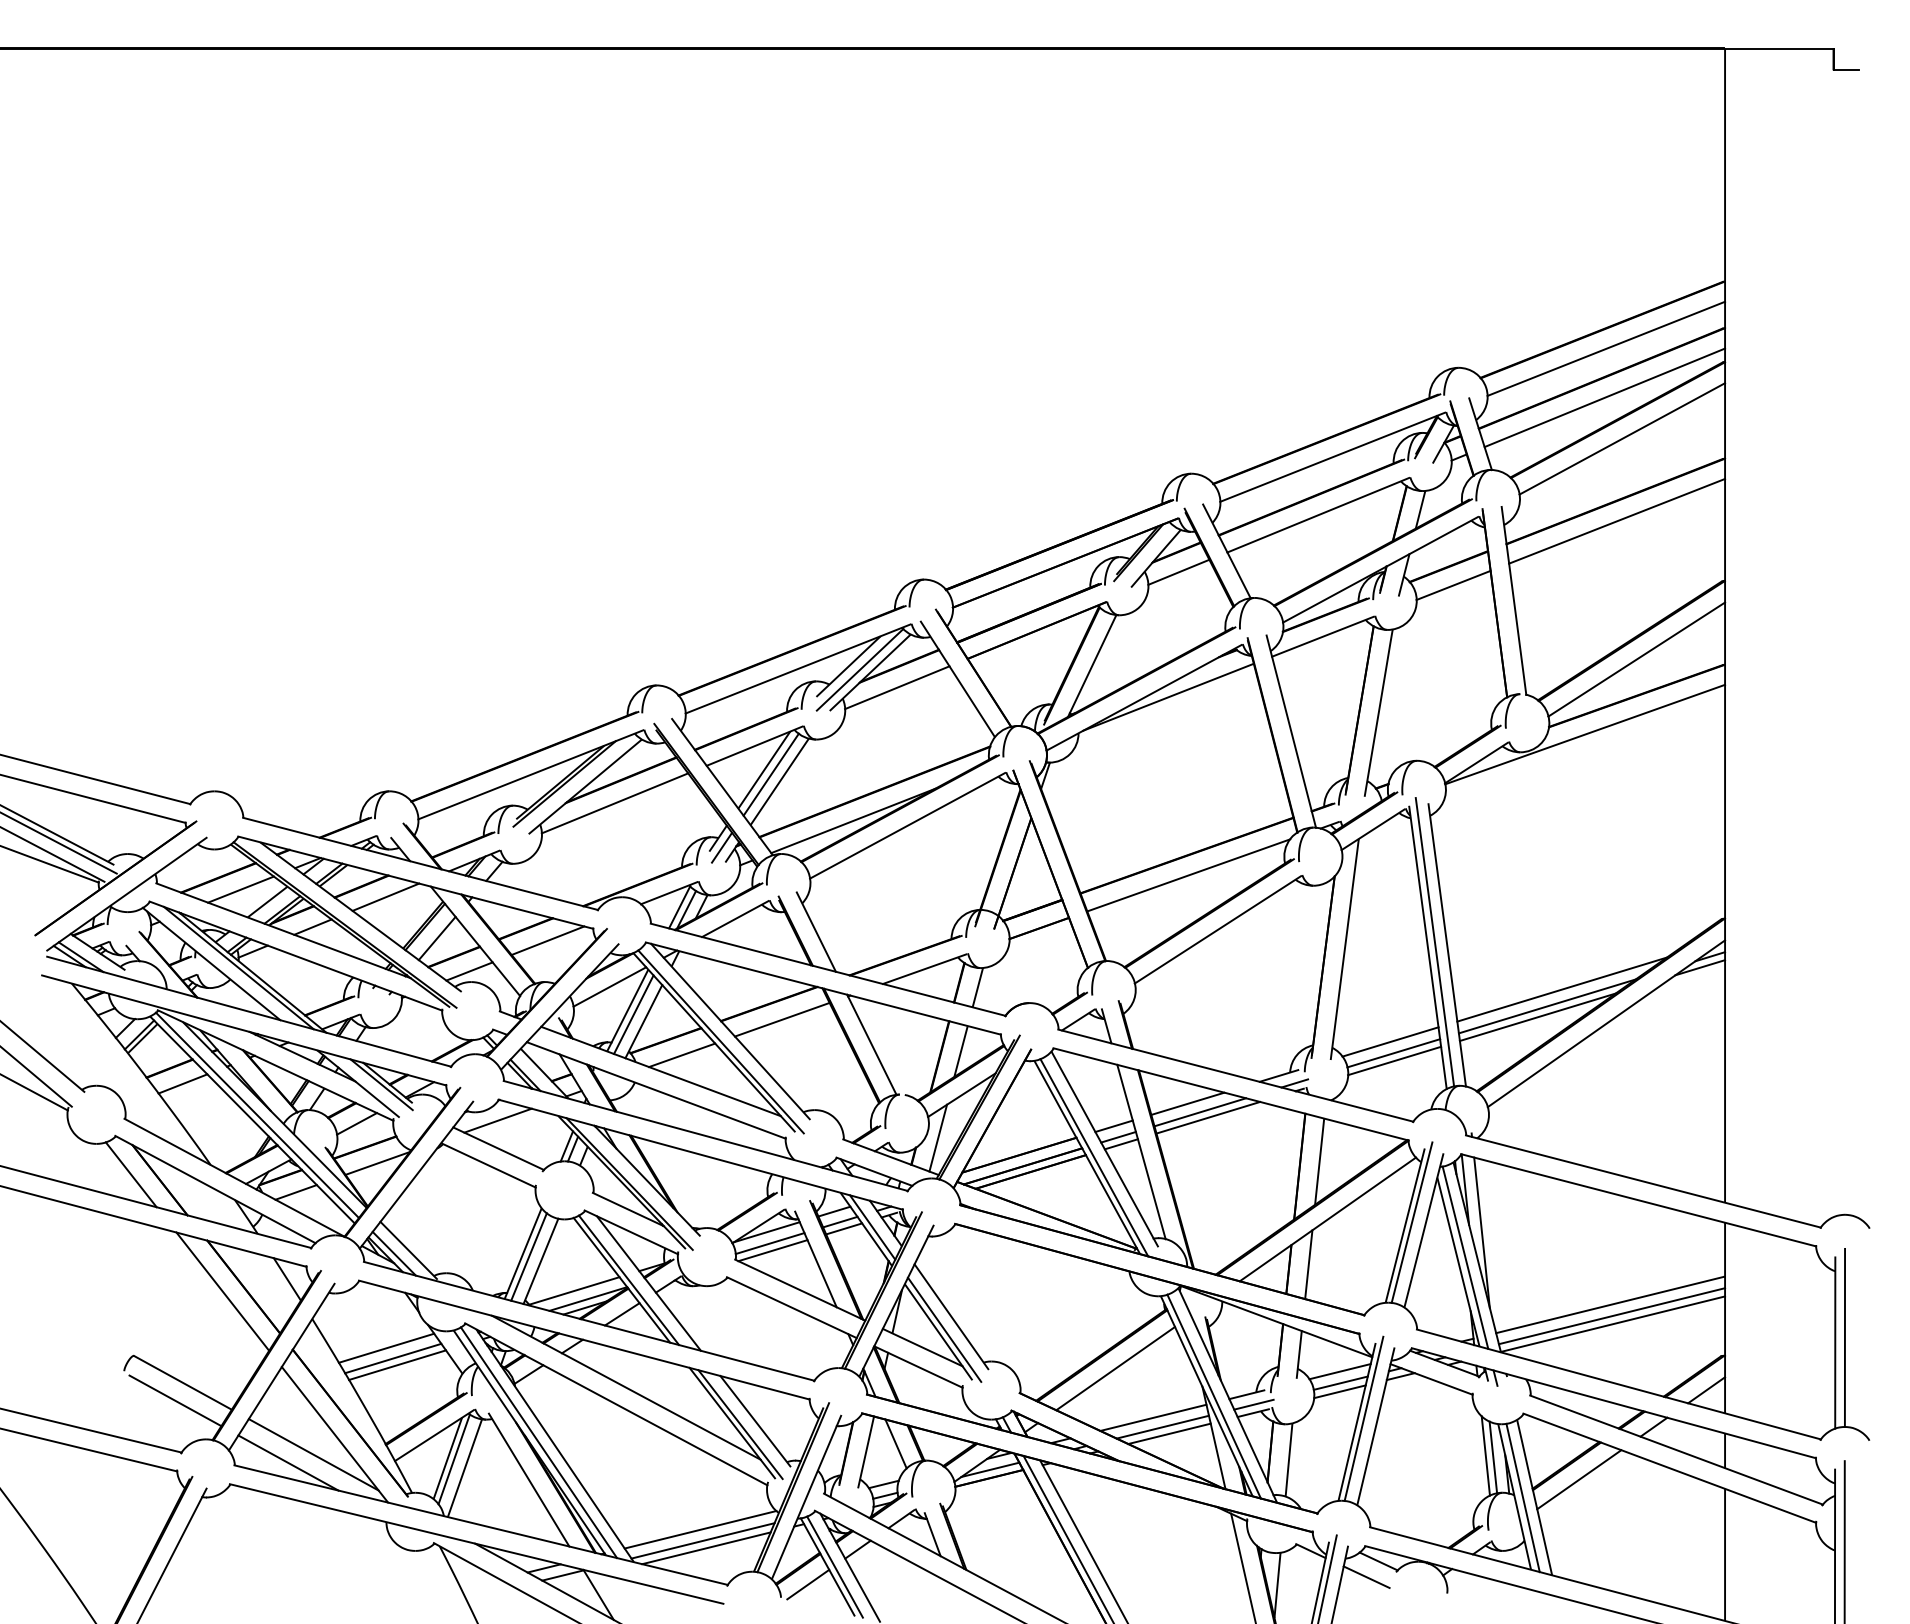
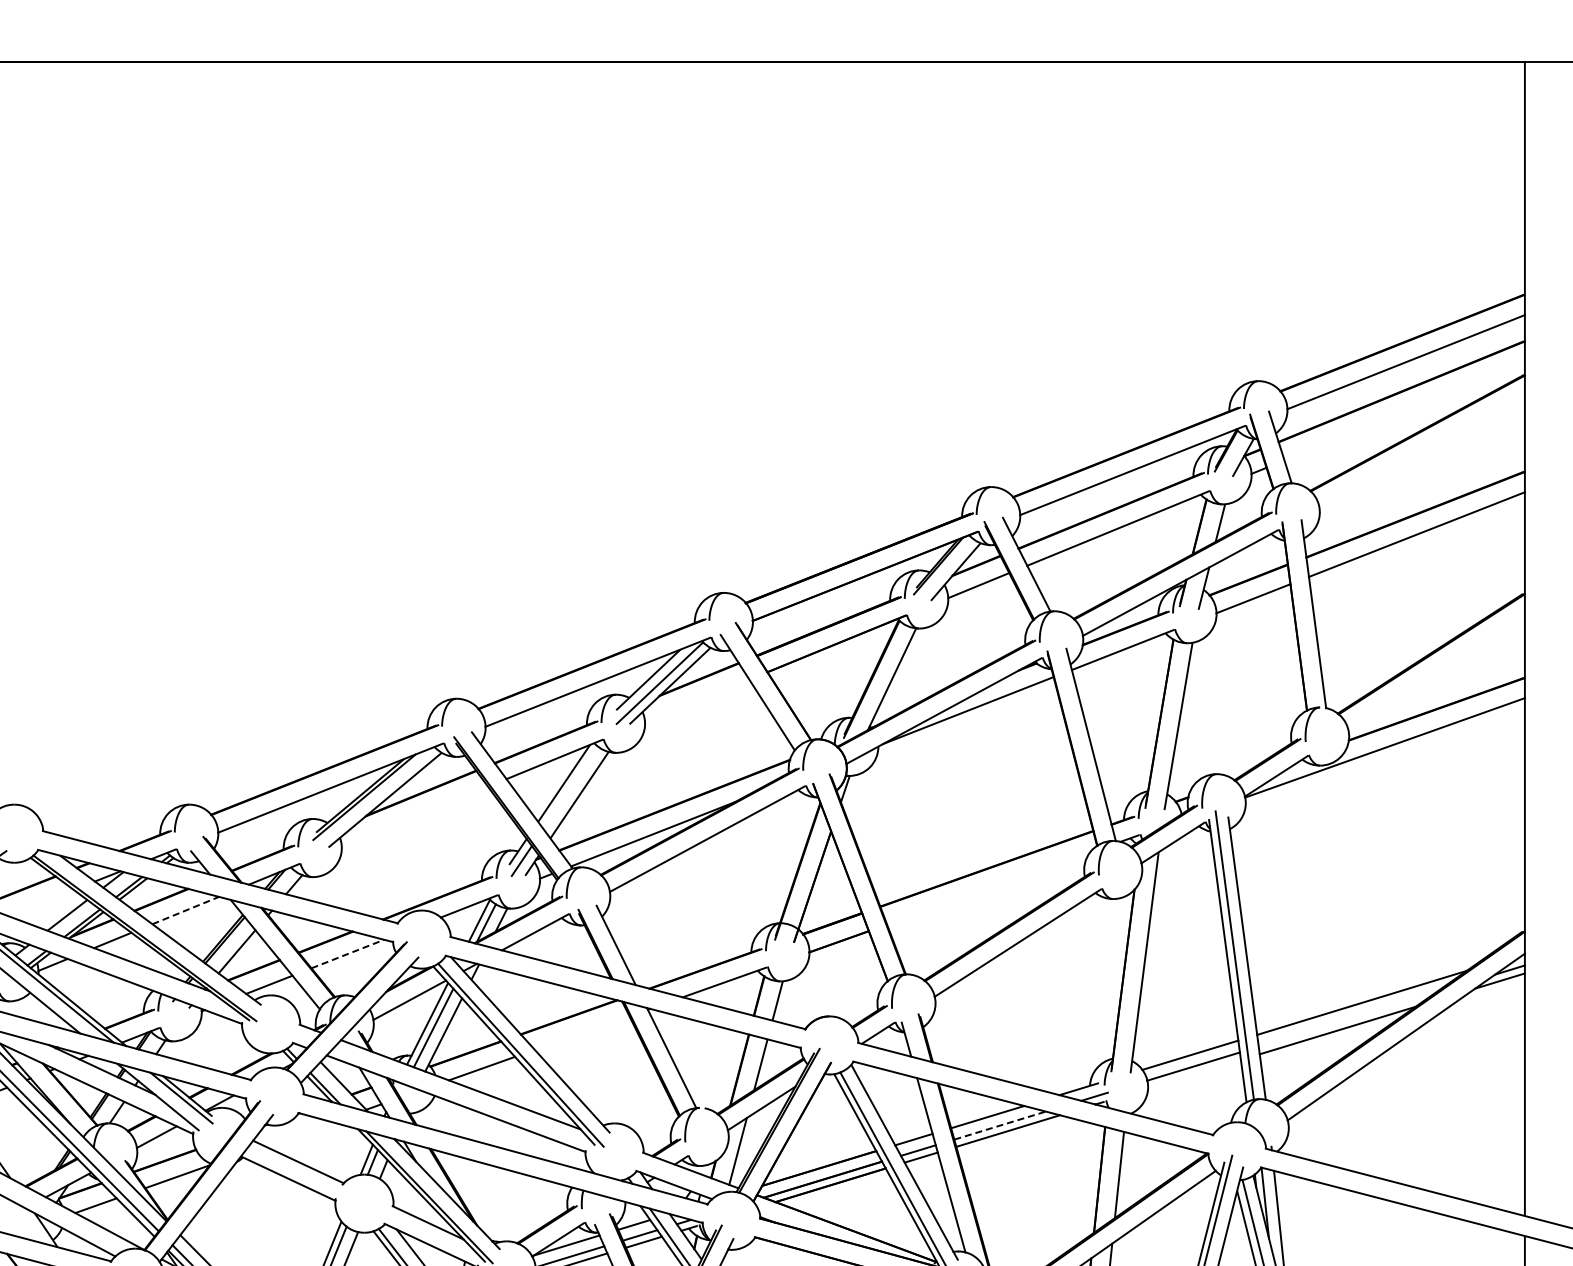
line: (1604, 397) -> (1404, 410), removed
line: (1622, 438) -> (1422, 451), removed
line: (1636, 659) -> (1436, 672), removed
line: (897, 687) -> (697, 700), removed
line: (770, 774) -> (570, 787), removed
line: (614, 803) -> (414, 816), removed
line: (1188, 875) -> (988, 888), removed
line: (240, 889) -> (40, 902), removed
line: (386, 897) -> (186, 910), solid -> dashed
line: (548, 940) -> (348, 953), solid -> dashed
line: (1546, 1006) -> (1346, 1019), removed
line: (781, 1019) -> (581, 1032), removed
line: (1394, 1060) -> (1194, 1073), removed
line: (1200, 1112) -> (1000, 1125), solid -> dashed
line: (497, 1120) -> (297, 1133), removed

